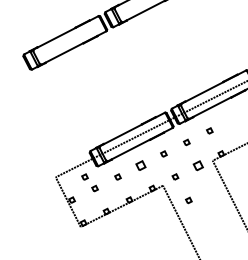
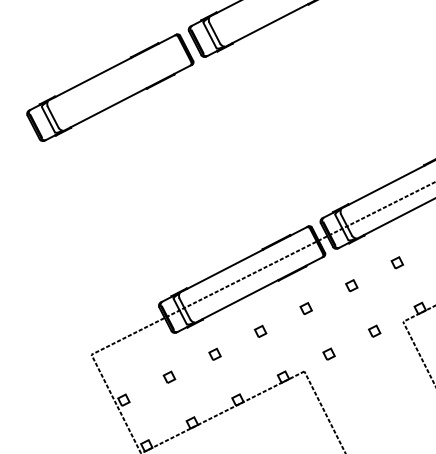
part: (198, 164) -> (374, 329), size x0.62
part: (140, 165) -> (259, 331), size x0.62
part: (84, 176) -> (148, 353), removed
part: (188, 200) -> (355, 400), removed

